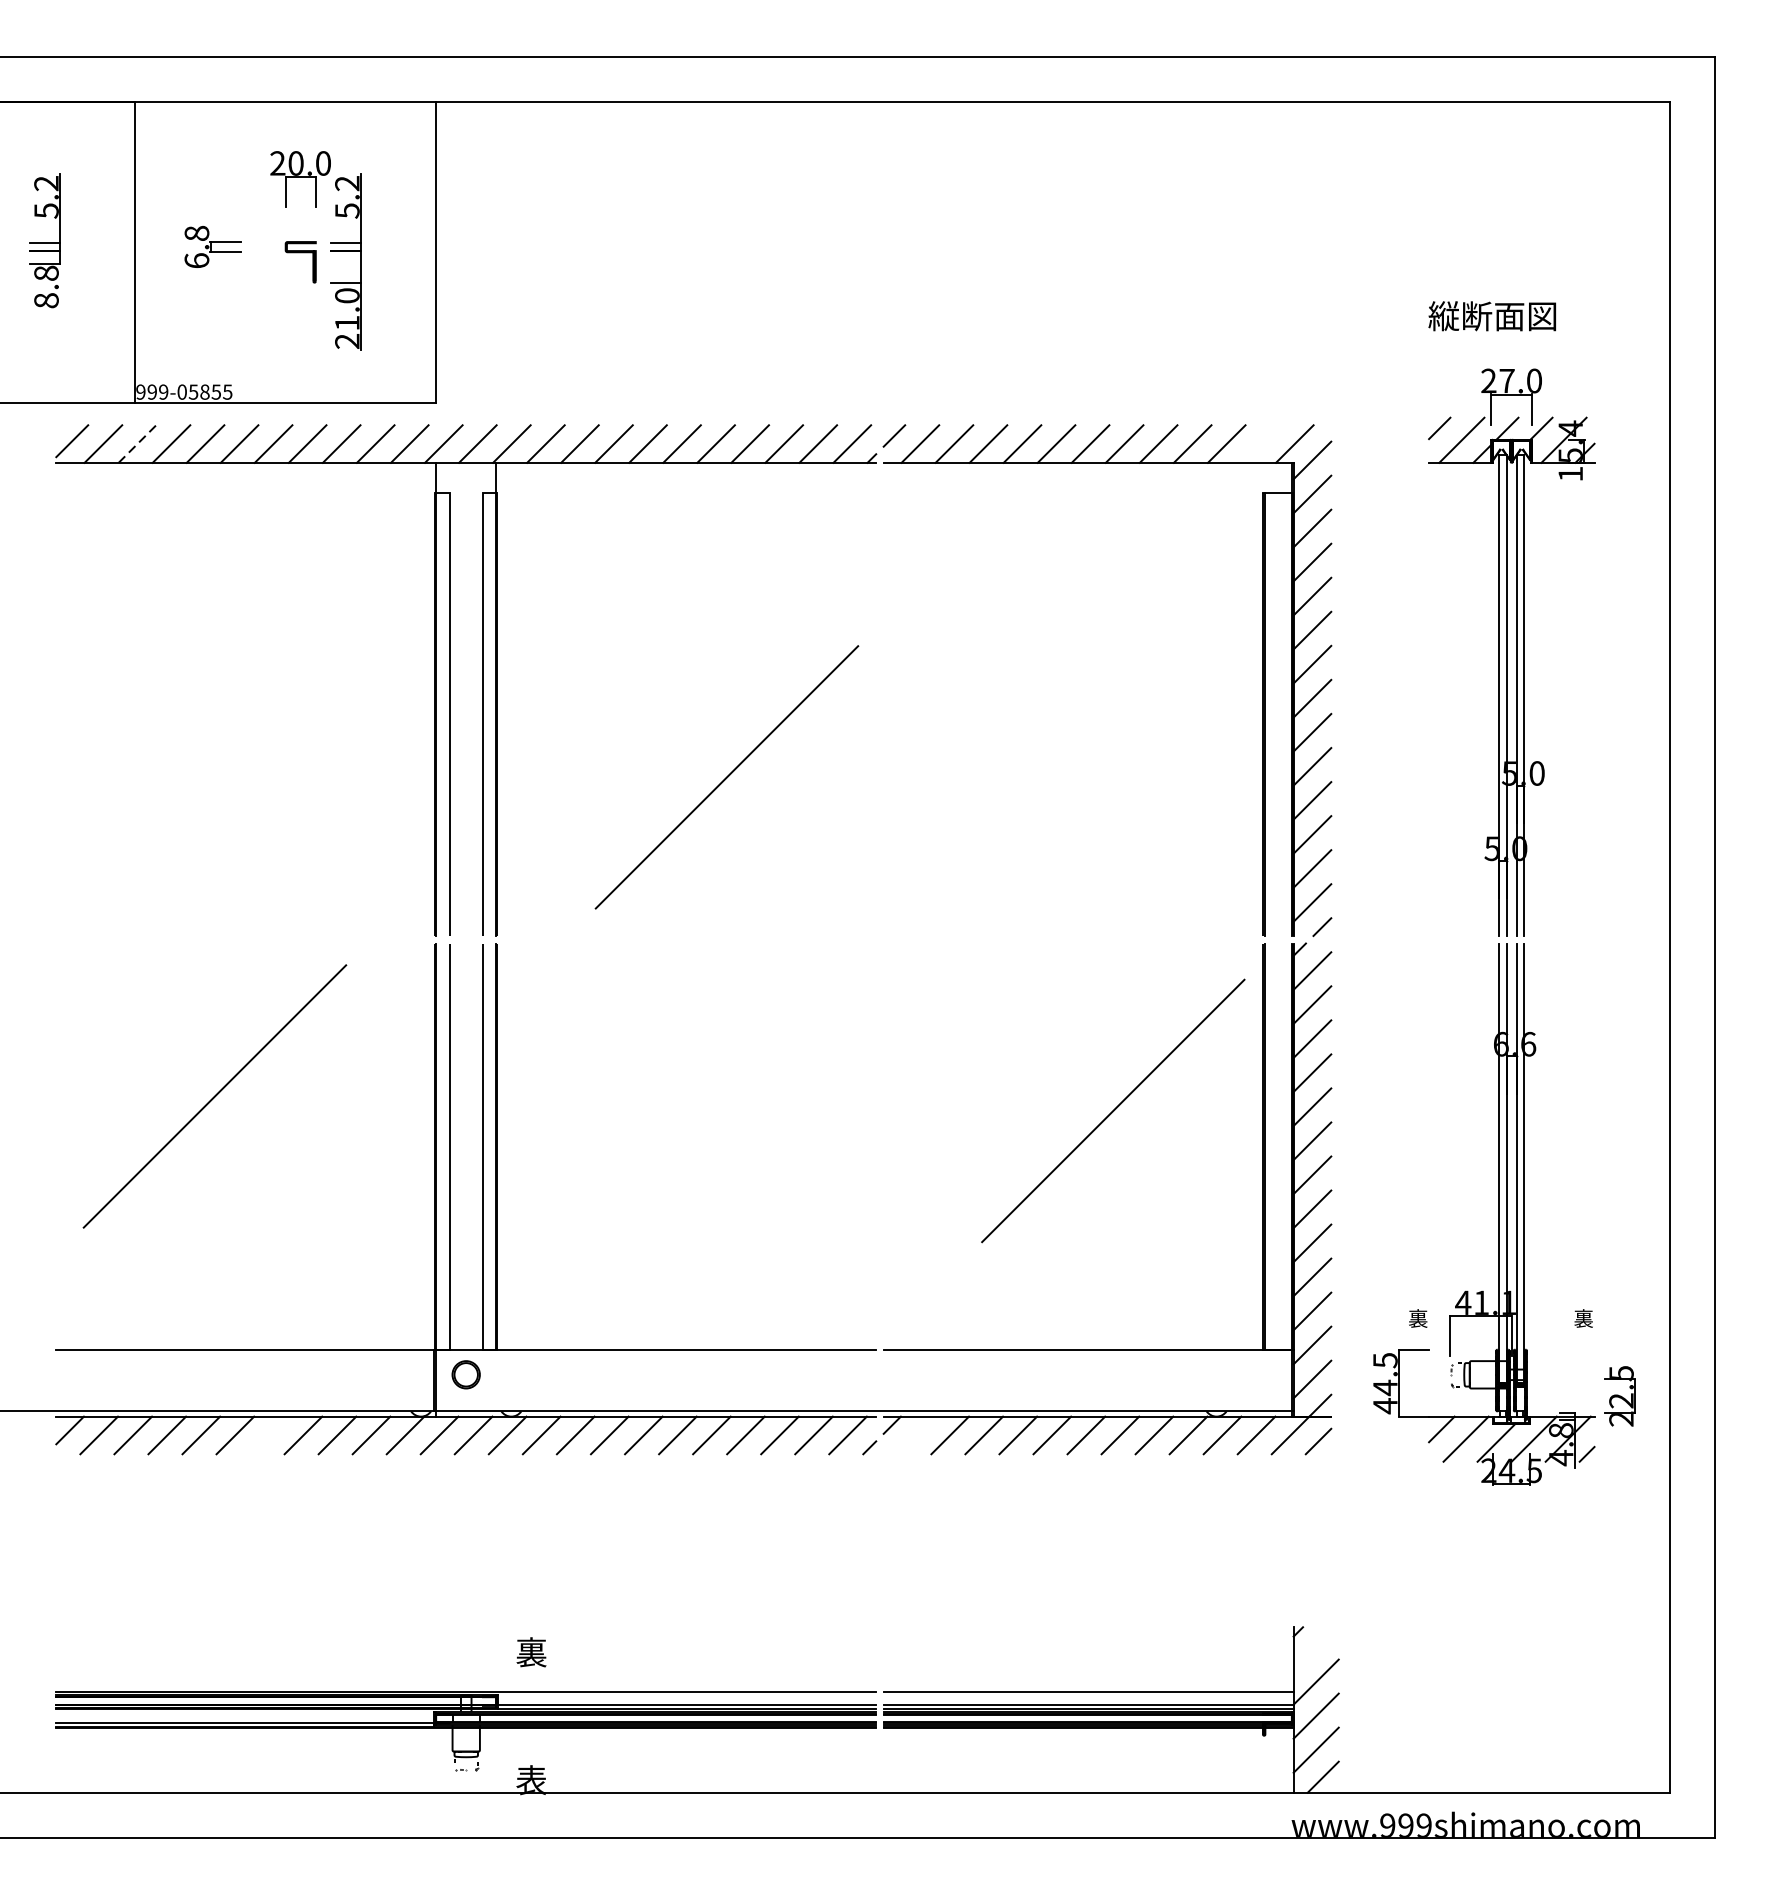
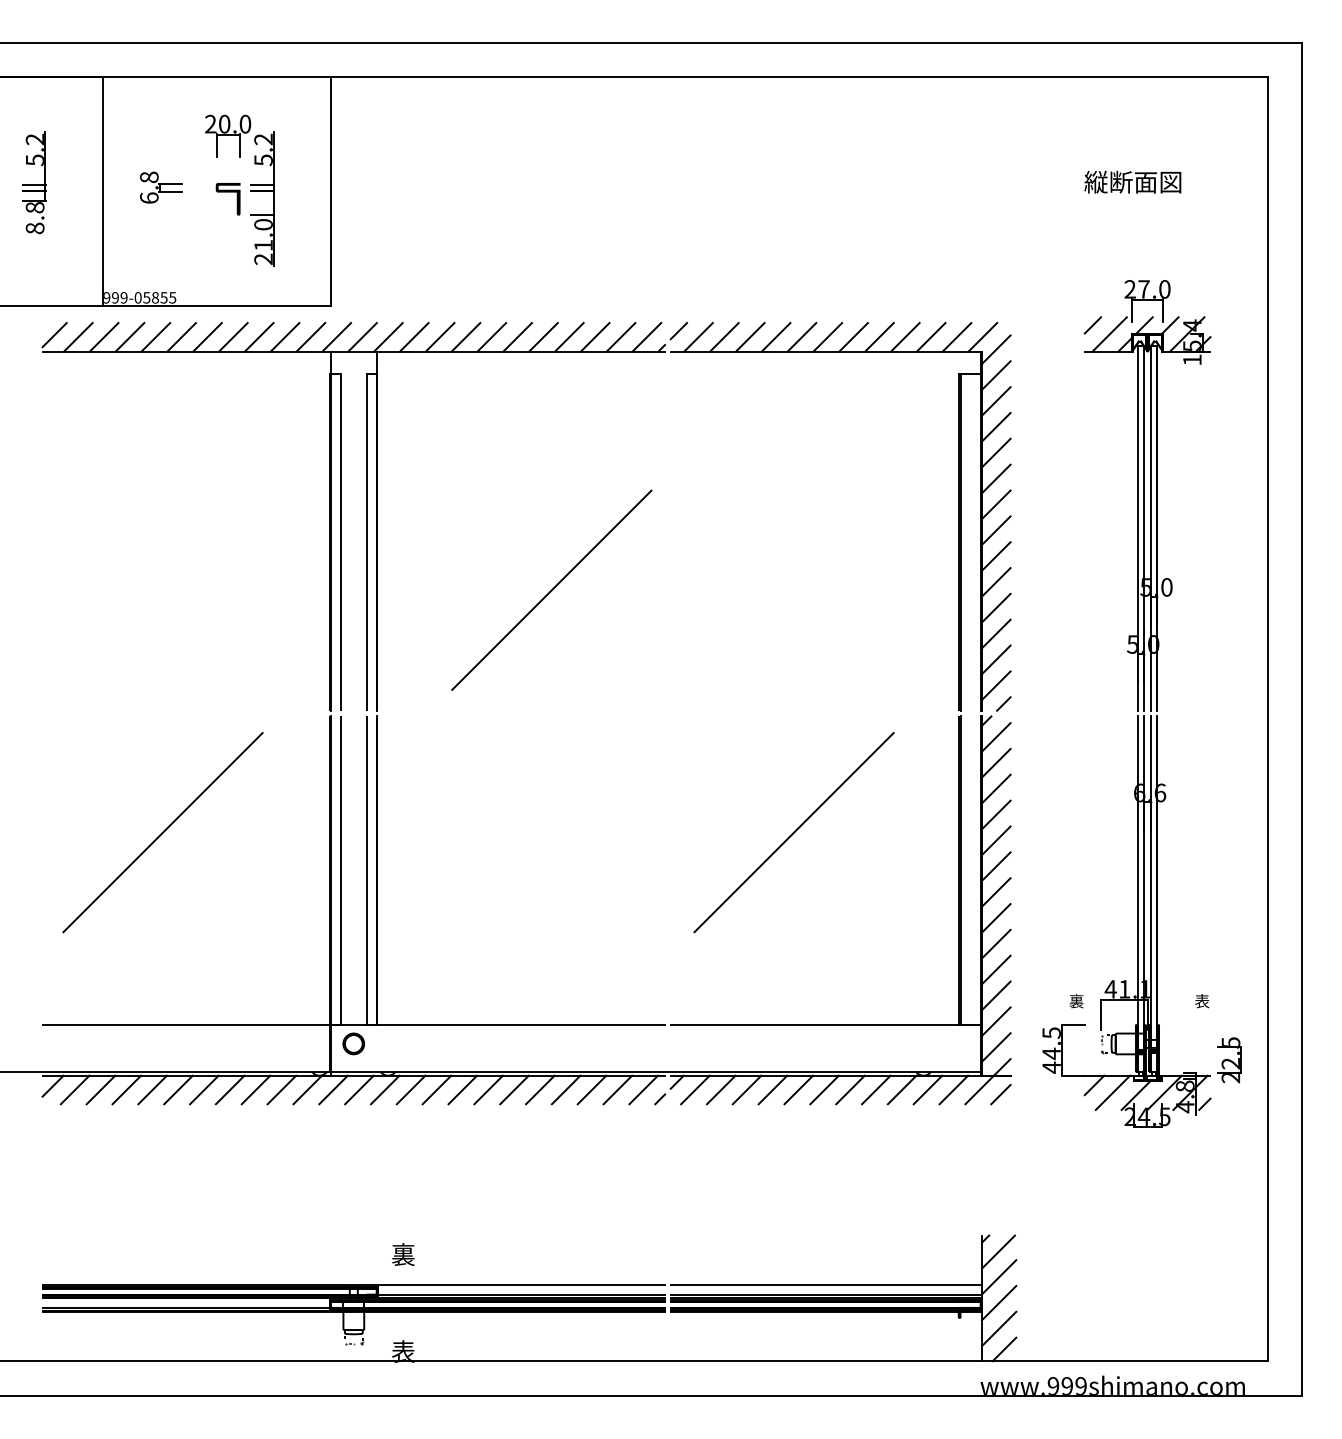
text: (1491, 315) -> (1132, 181), moved
line: (137, 443) -> (104, 336), dashed -> solid
line: (1260, 444) -> (956, 337), added
line: (1112, 1110) -> (793, 832), moved
text: (1584, 1318) -> (1202, 1001), 裏 -> 表
line: (269, 1434) -> (204, 1089), added
line: (916, 1434) -> (695, 1089), added
line: (1315, 1648) -> (998, 1251), added

